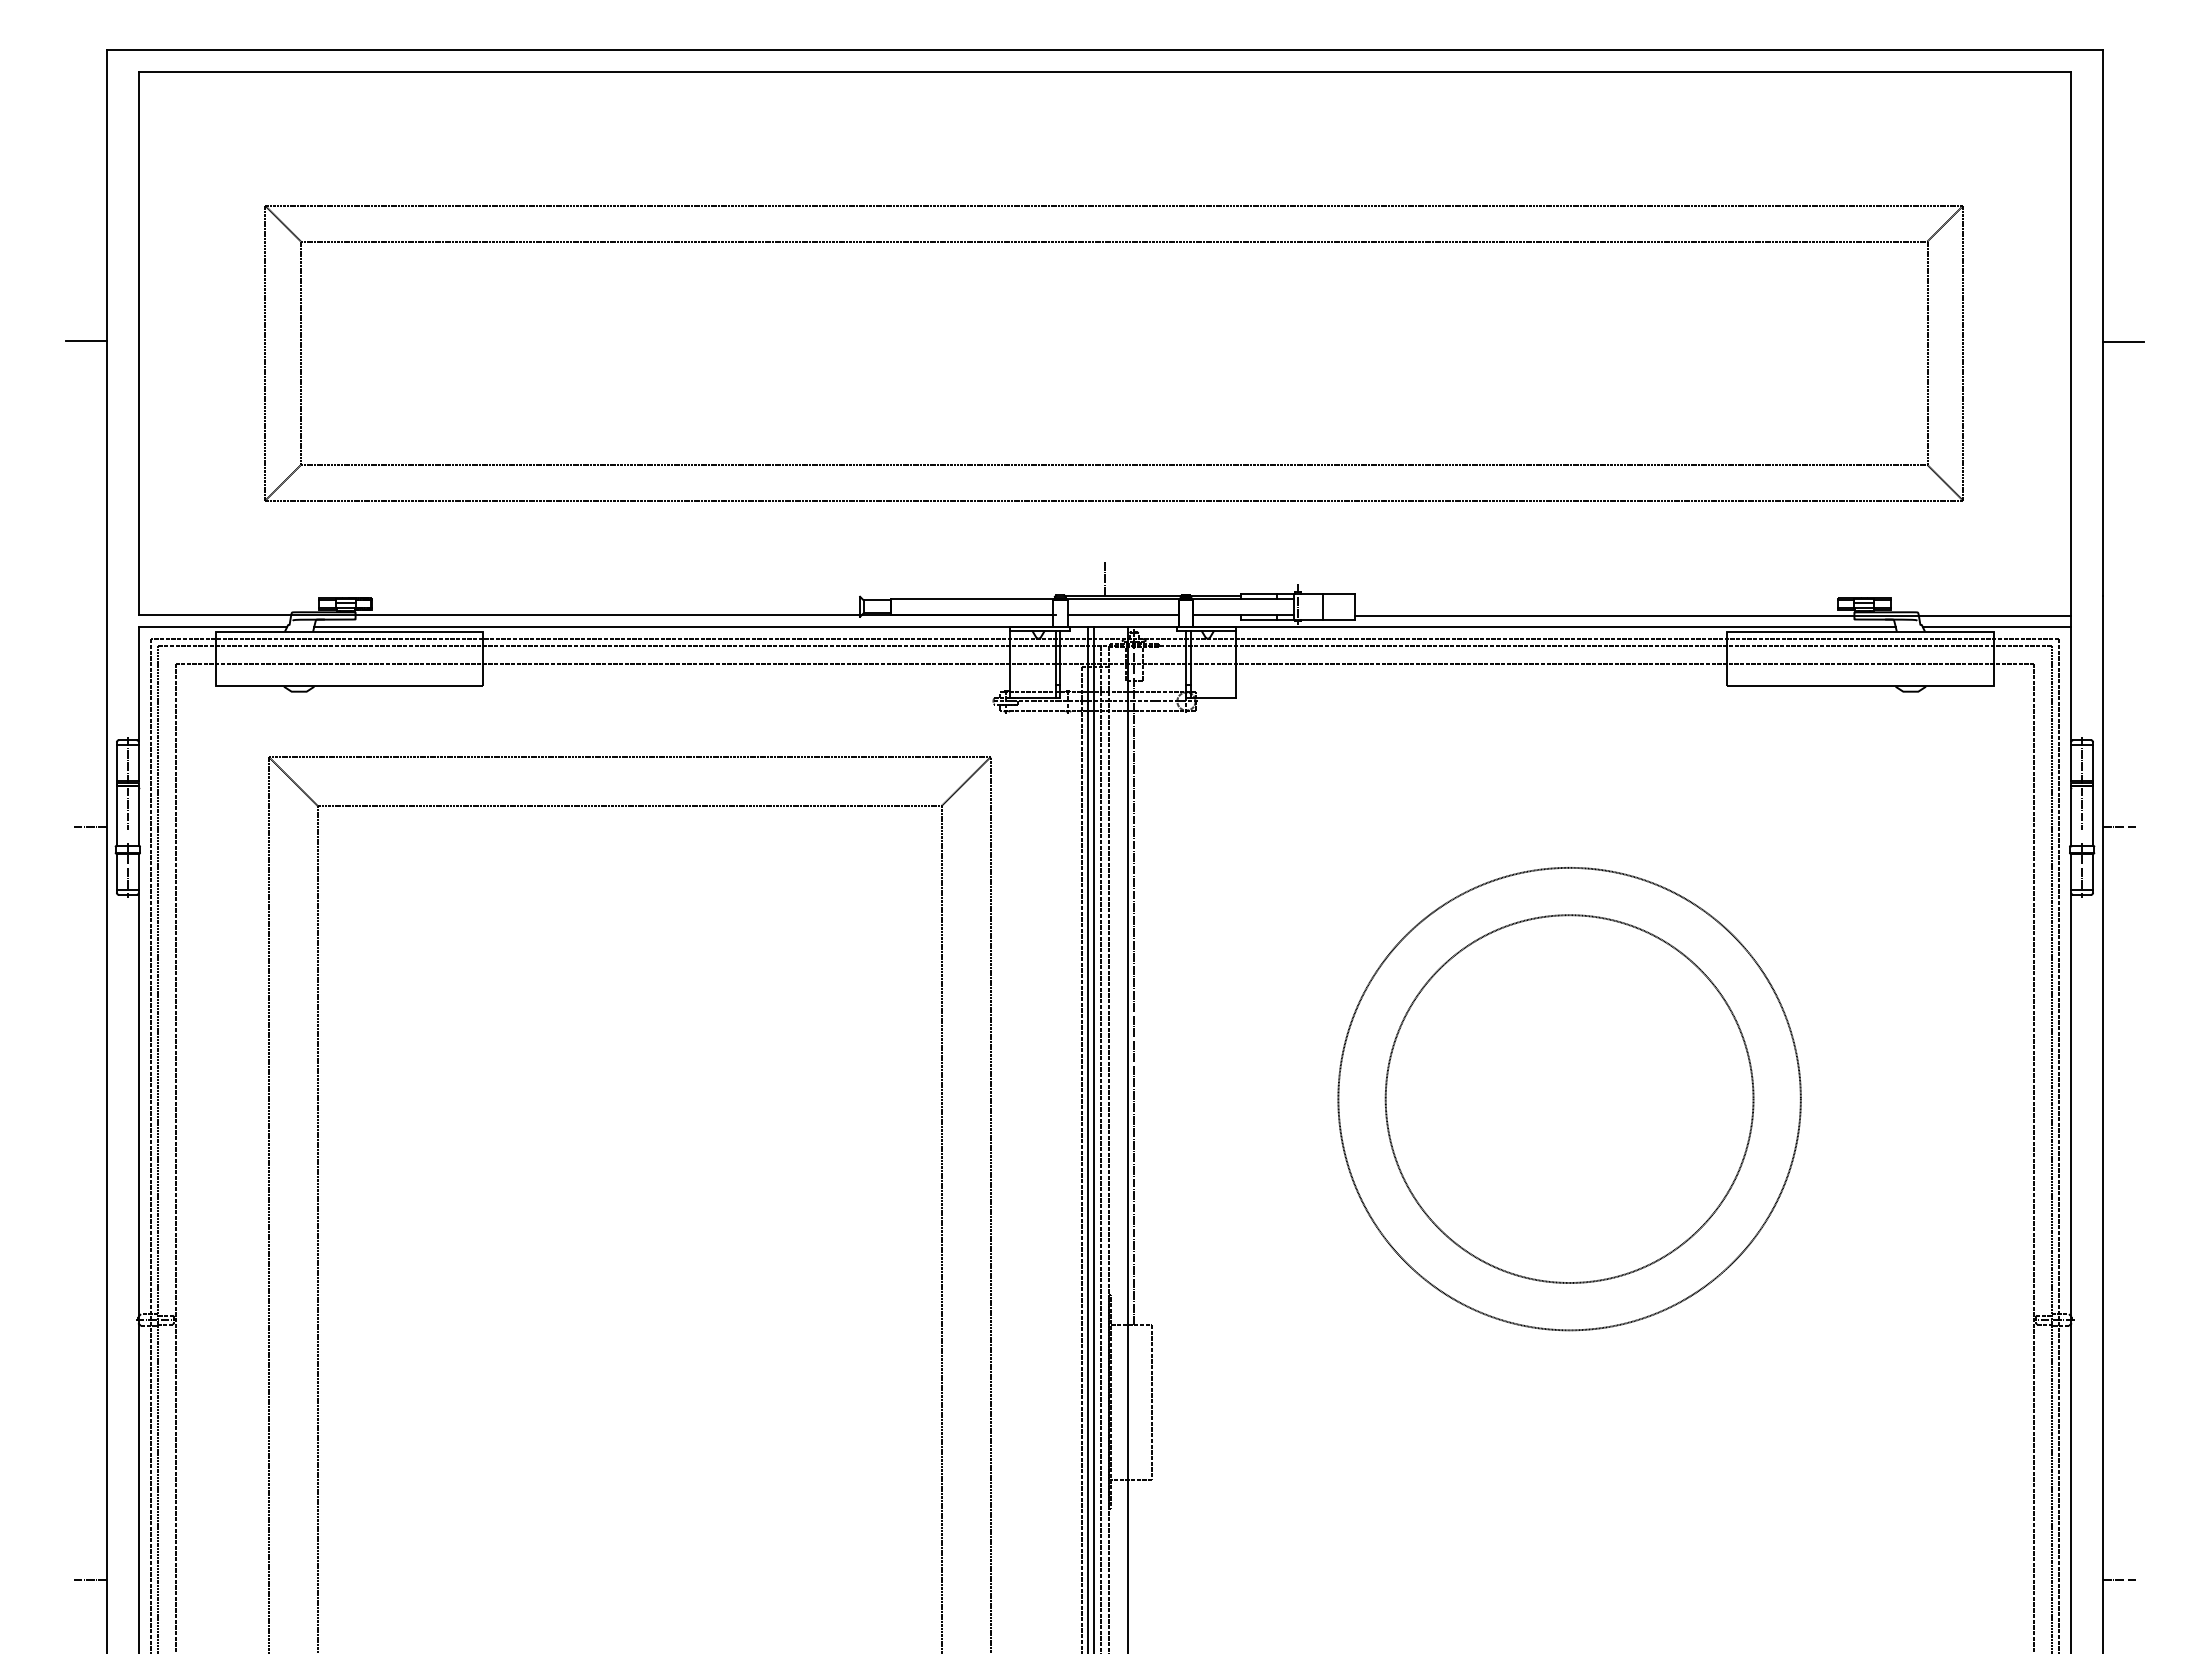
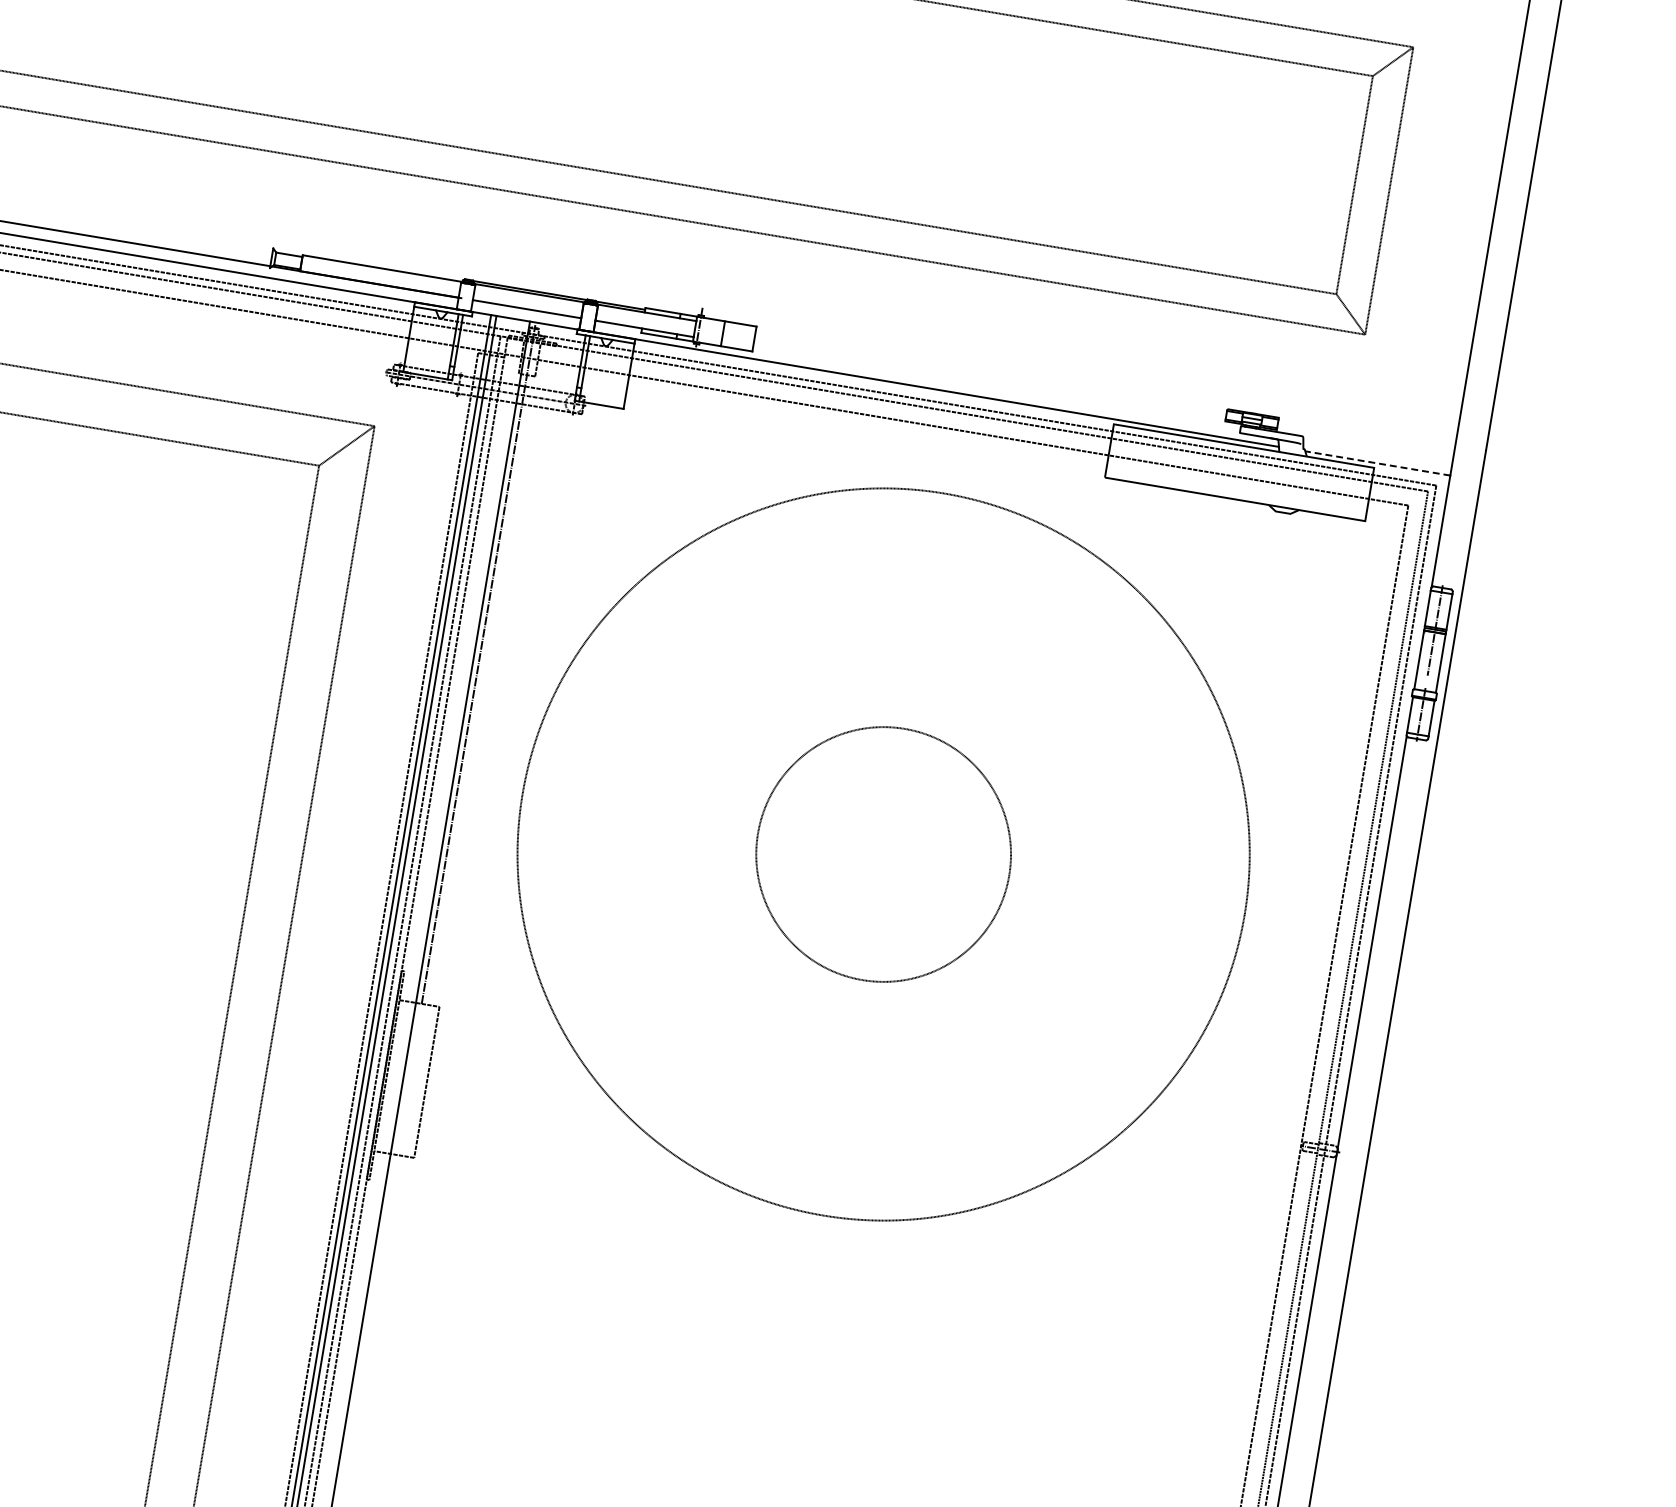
line: (2122, 341) -> (1546, 205), removed
line: (1104, 578) -> (514, 270), removed
line: (1712, 616) -> (1101, 406), removed
line: (1996, 626) -> (1377, 463), solid -> dashed
line: (2119, 826) -> (1464, 678), removed
circle: (1569, 1098) -> (883, 853), size x0.7
circle: (1569, 1098) -> (883, 853), size x1.6
line: (2119, 1579) -> (1341, 1413), removed

